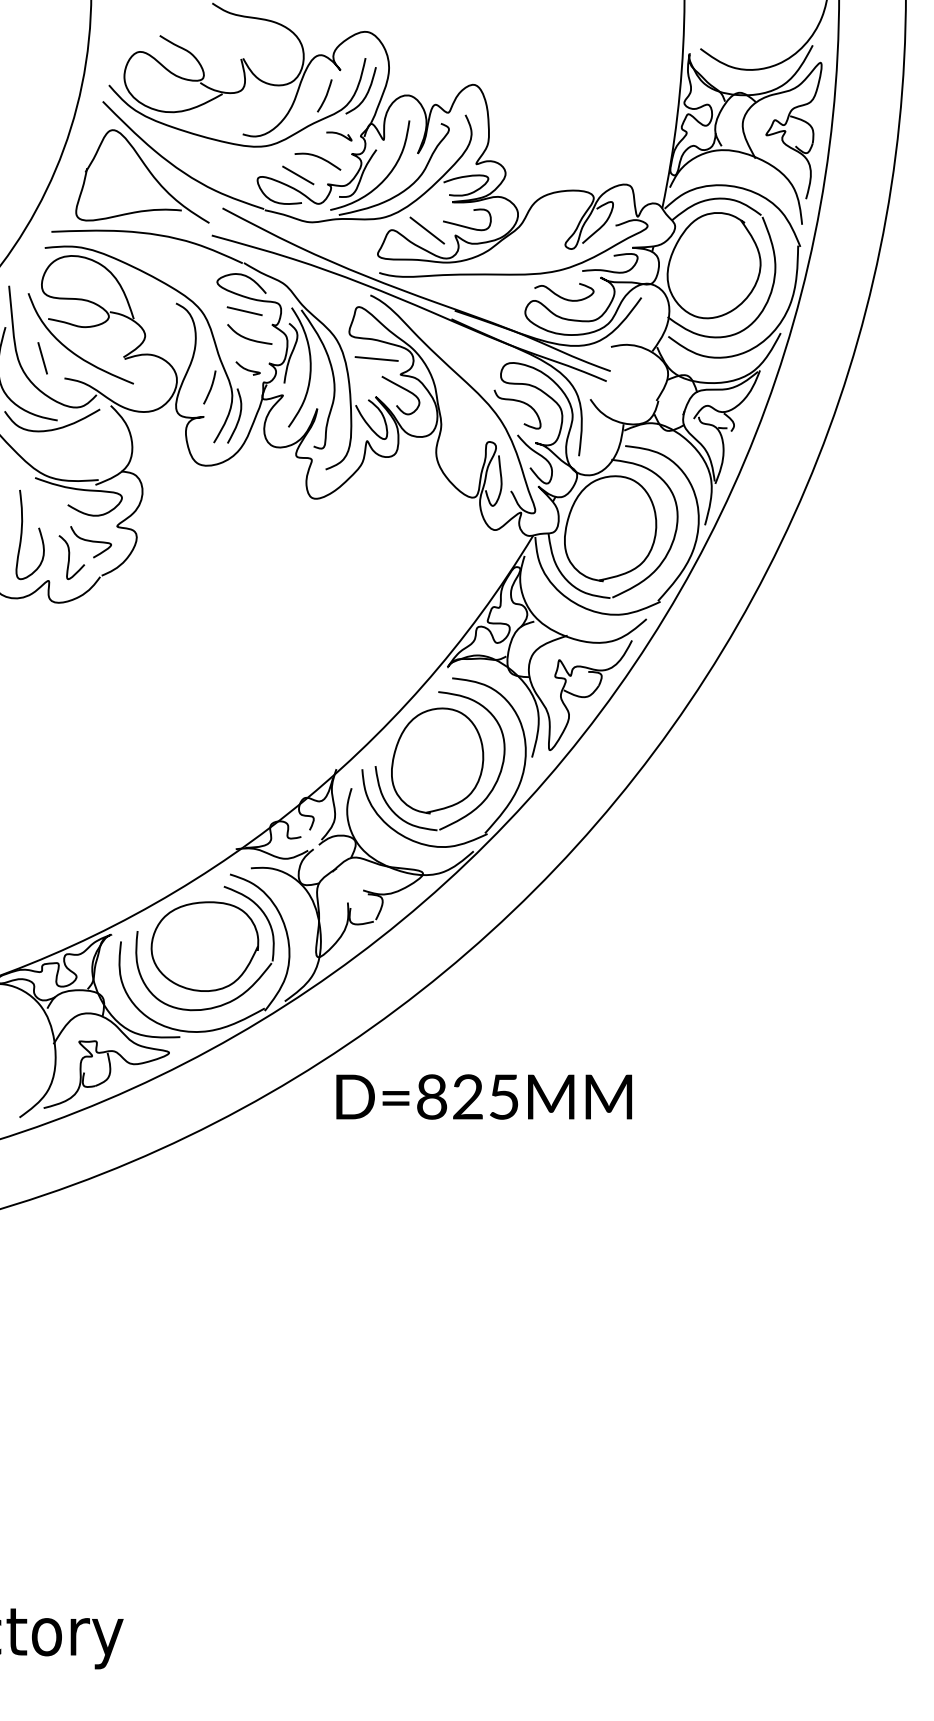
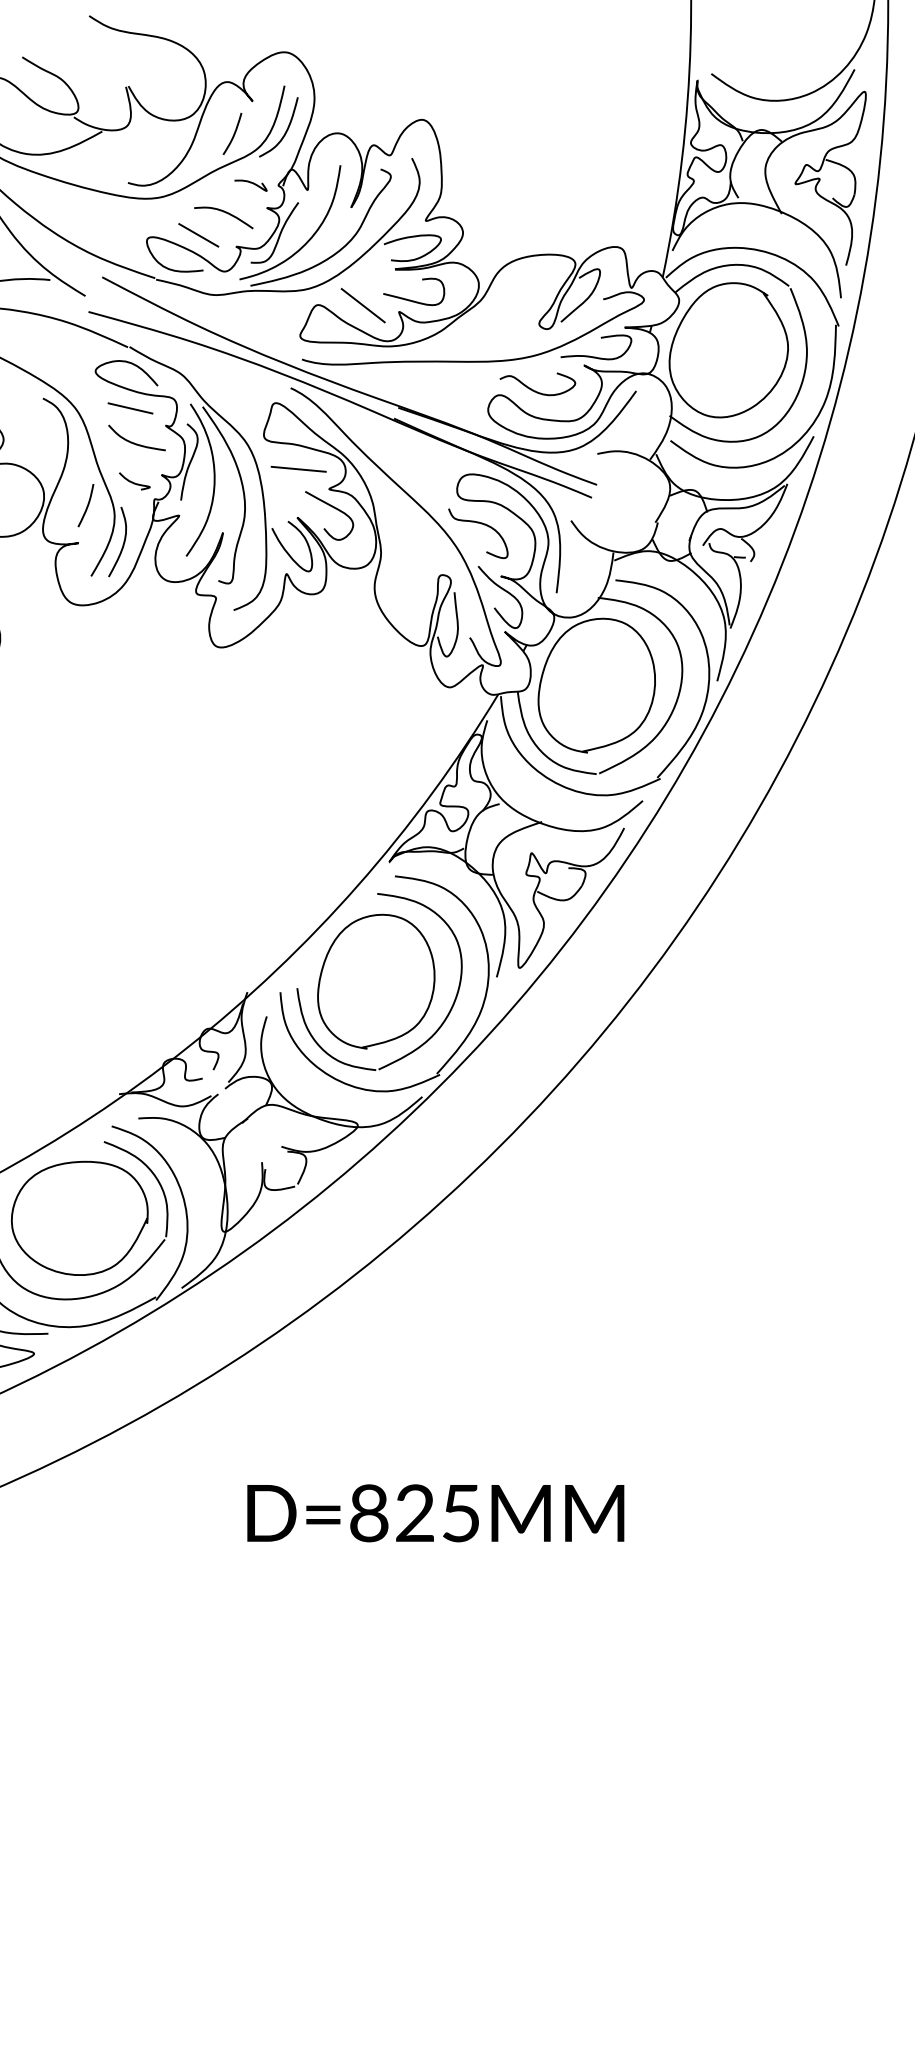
text: (483, 1096) -> (434, 1512), moved

